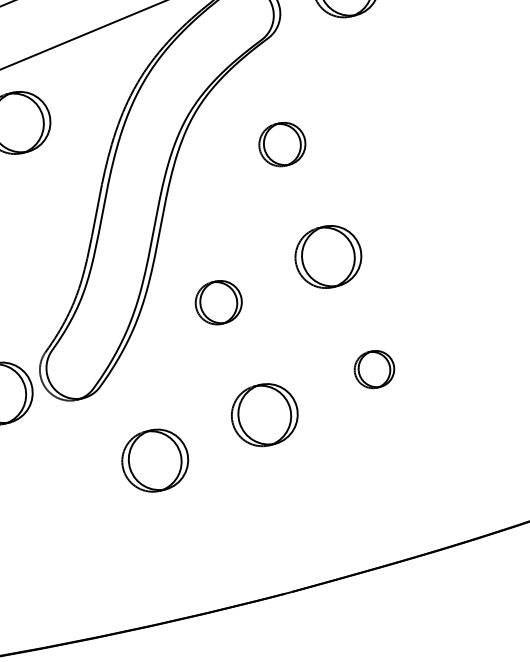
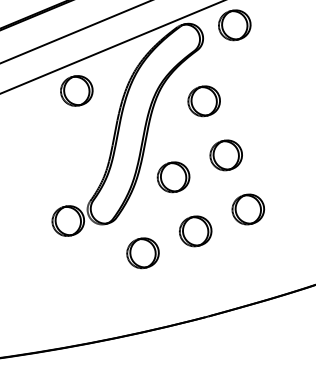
part: (281, 144) -> (203, 101), size x1.43
part: (218, 302) -> (173, 177), size x1.43
part: (374, 369) -> (248, 209), size x1.67

